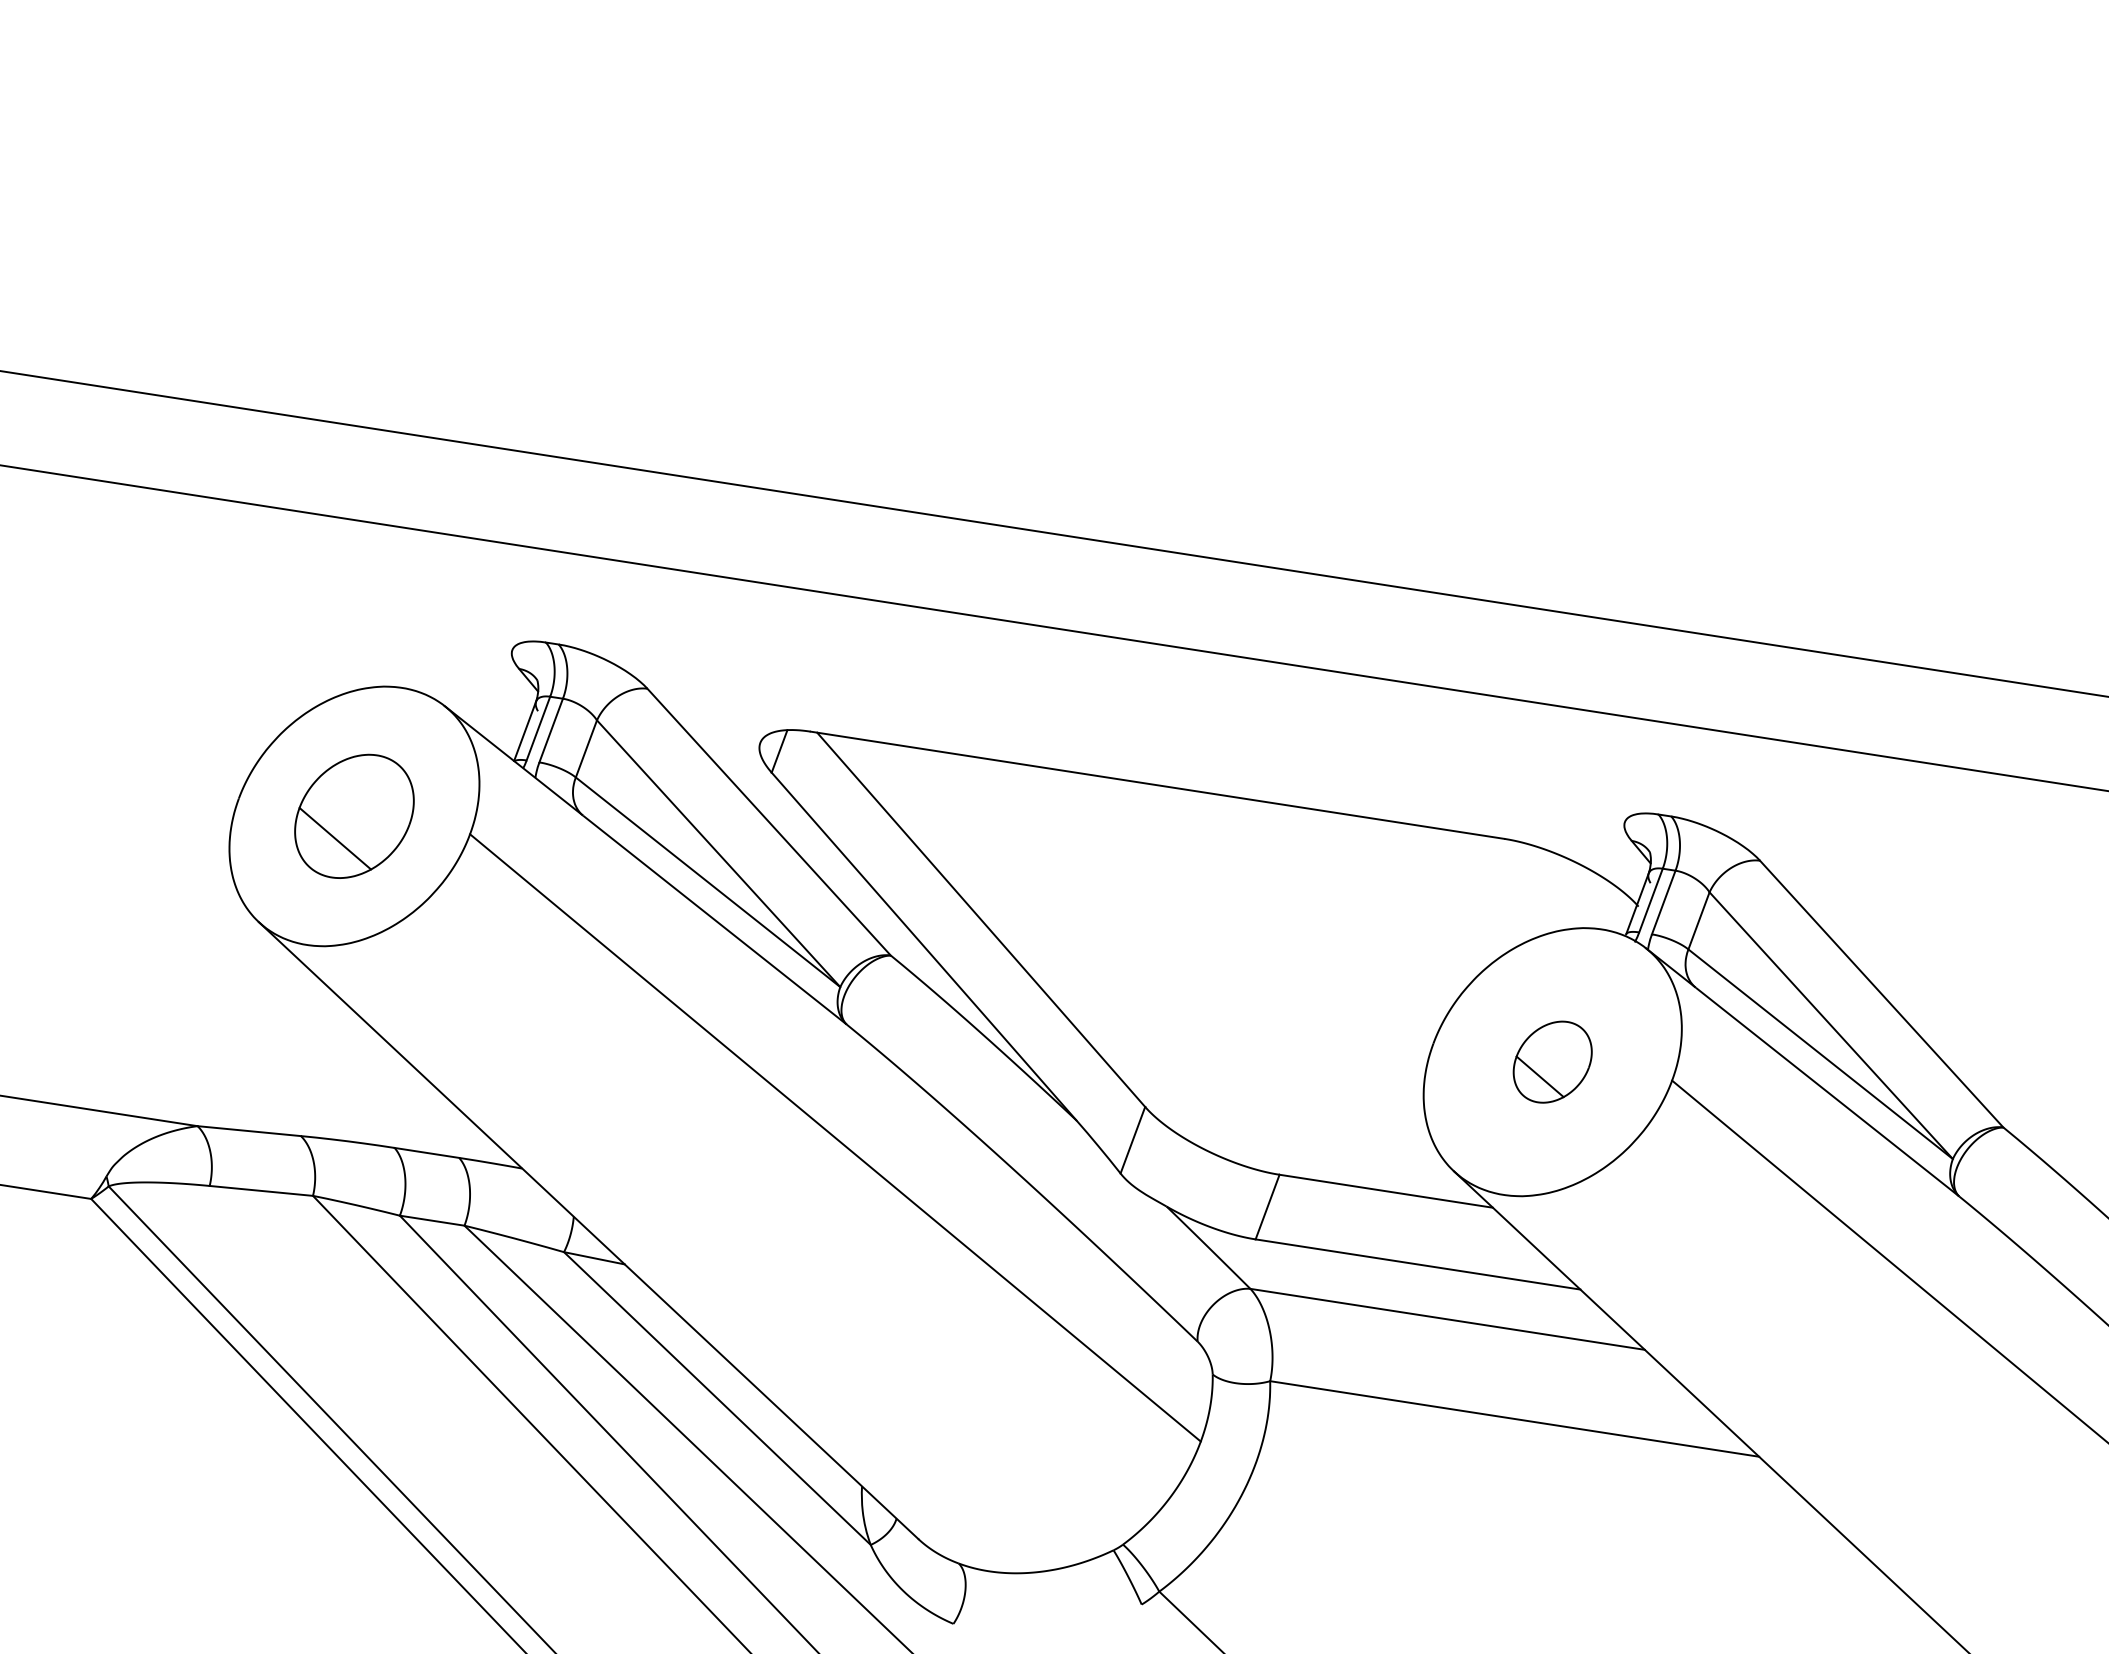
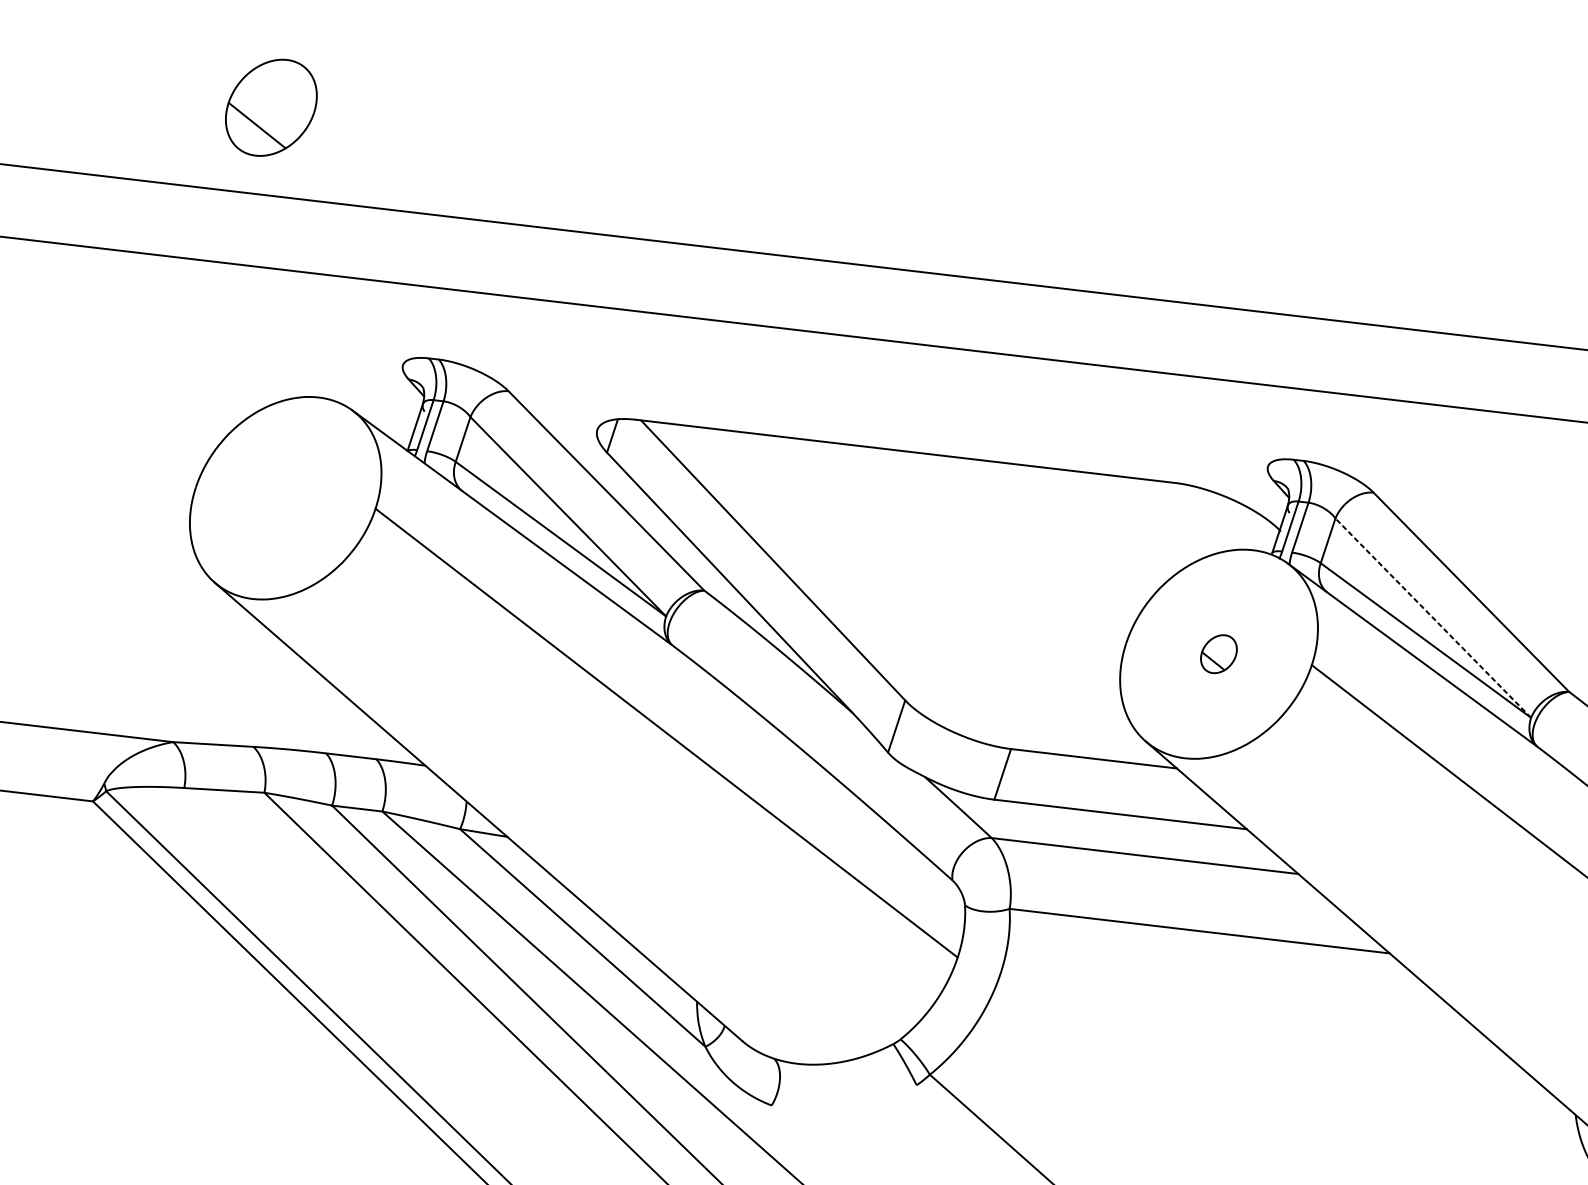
part: (354, 815) -> (271, 107), moved
line: (1831, 1025) -> (1433, 617), solid -> dashed
part: (1552, 1061) -> (1218, 653), size x0.6

